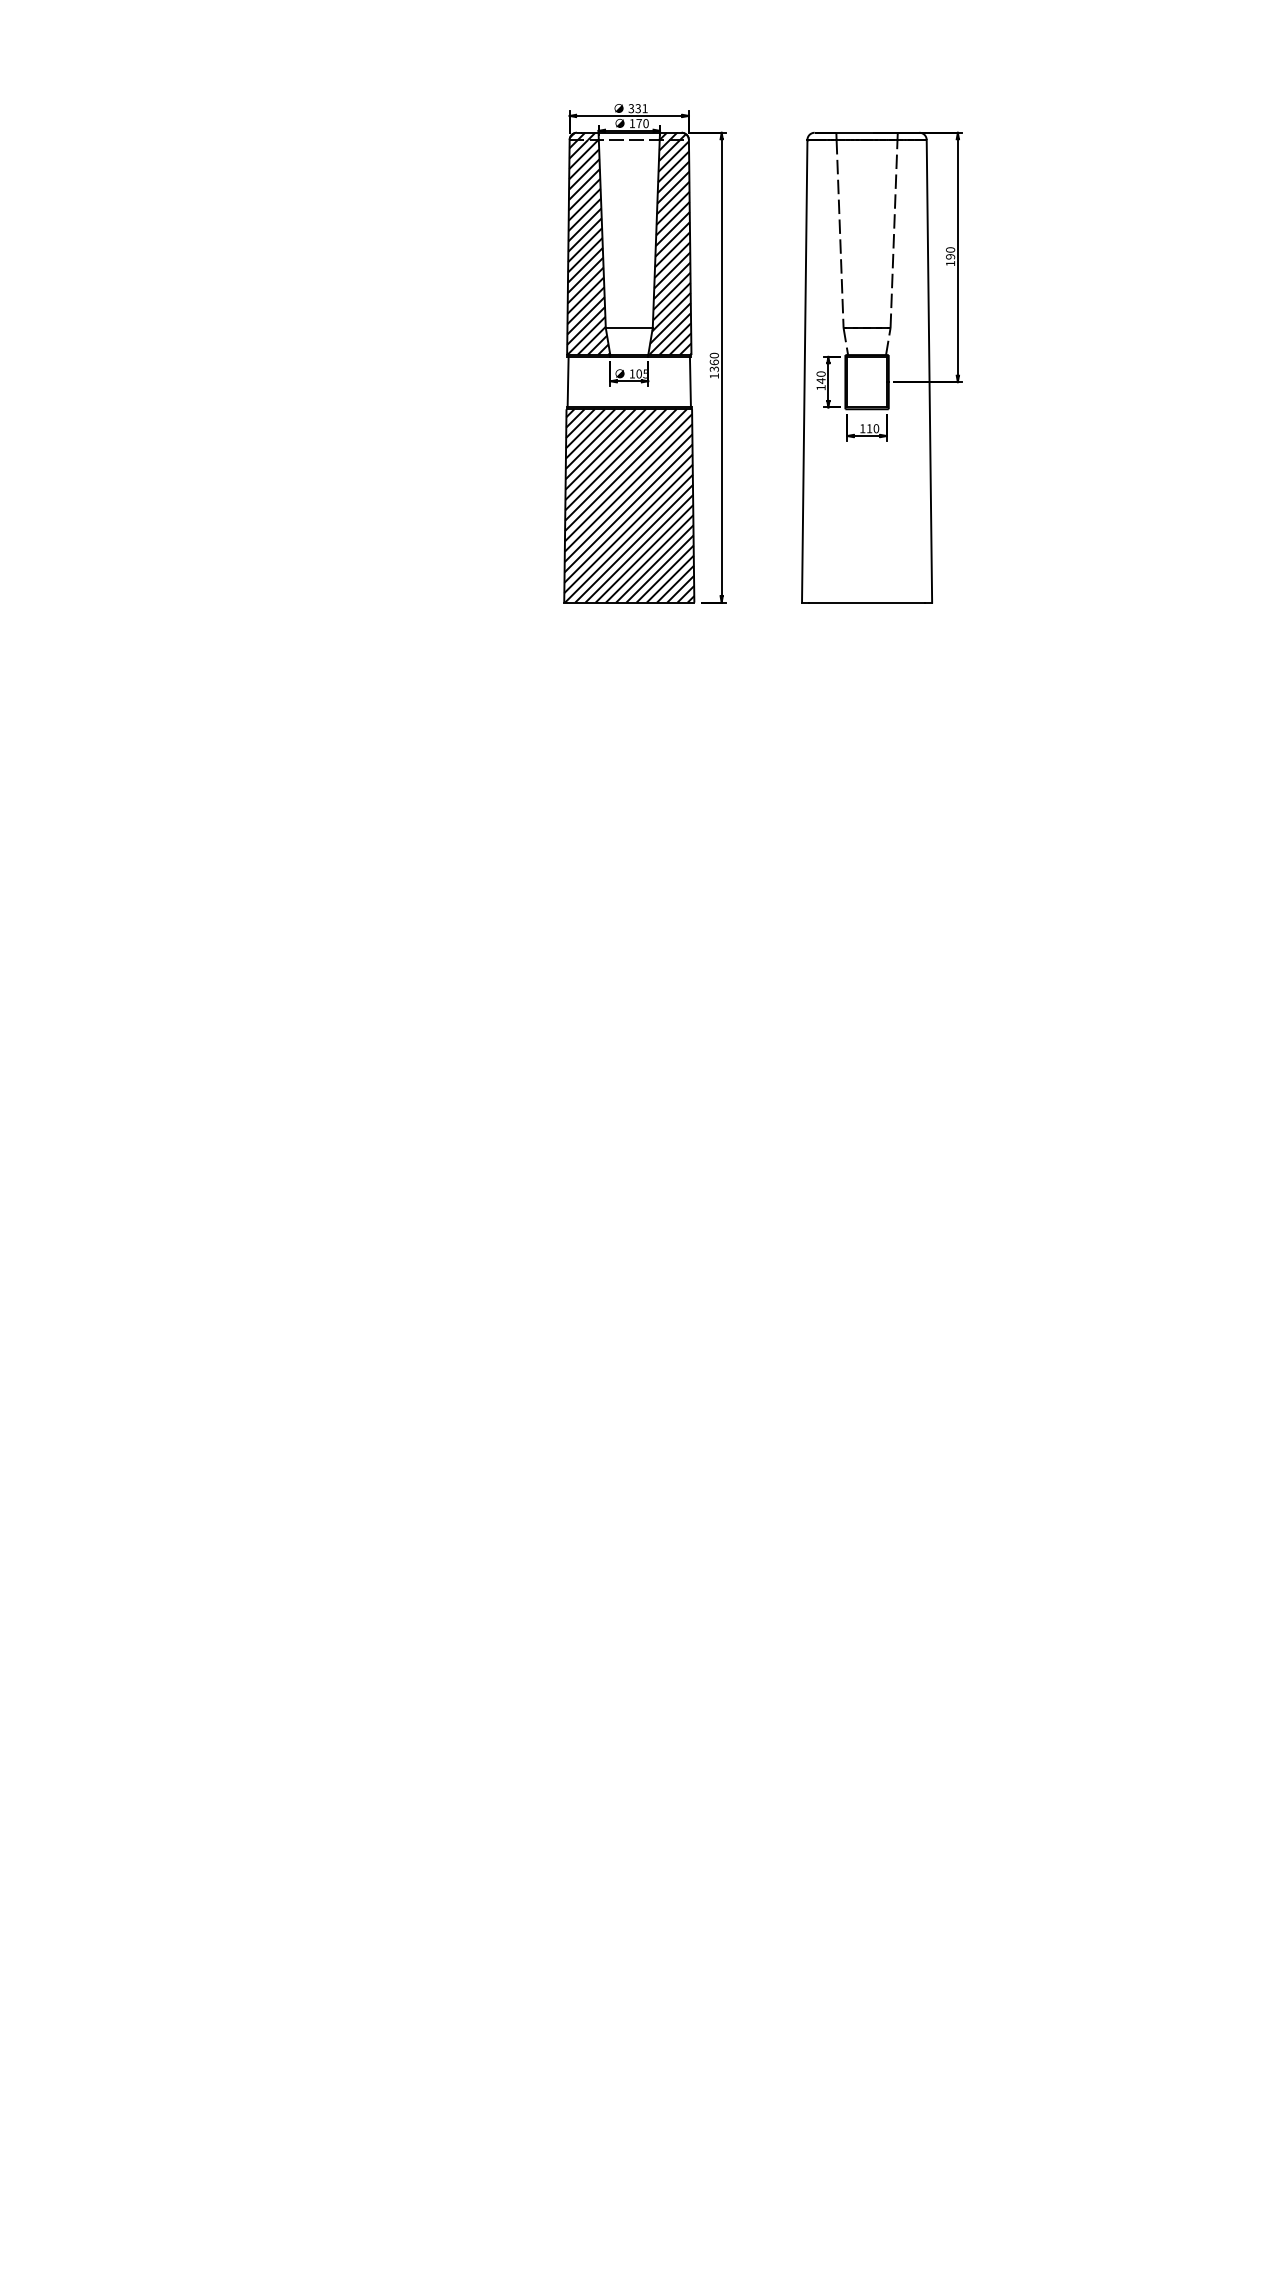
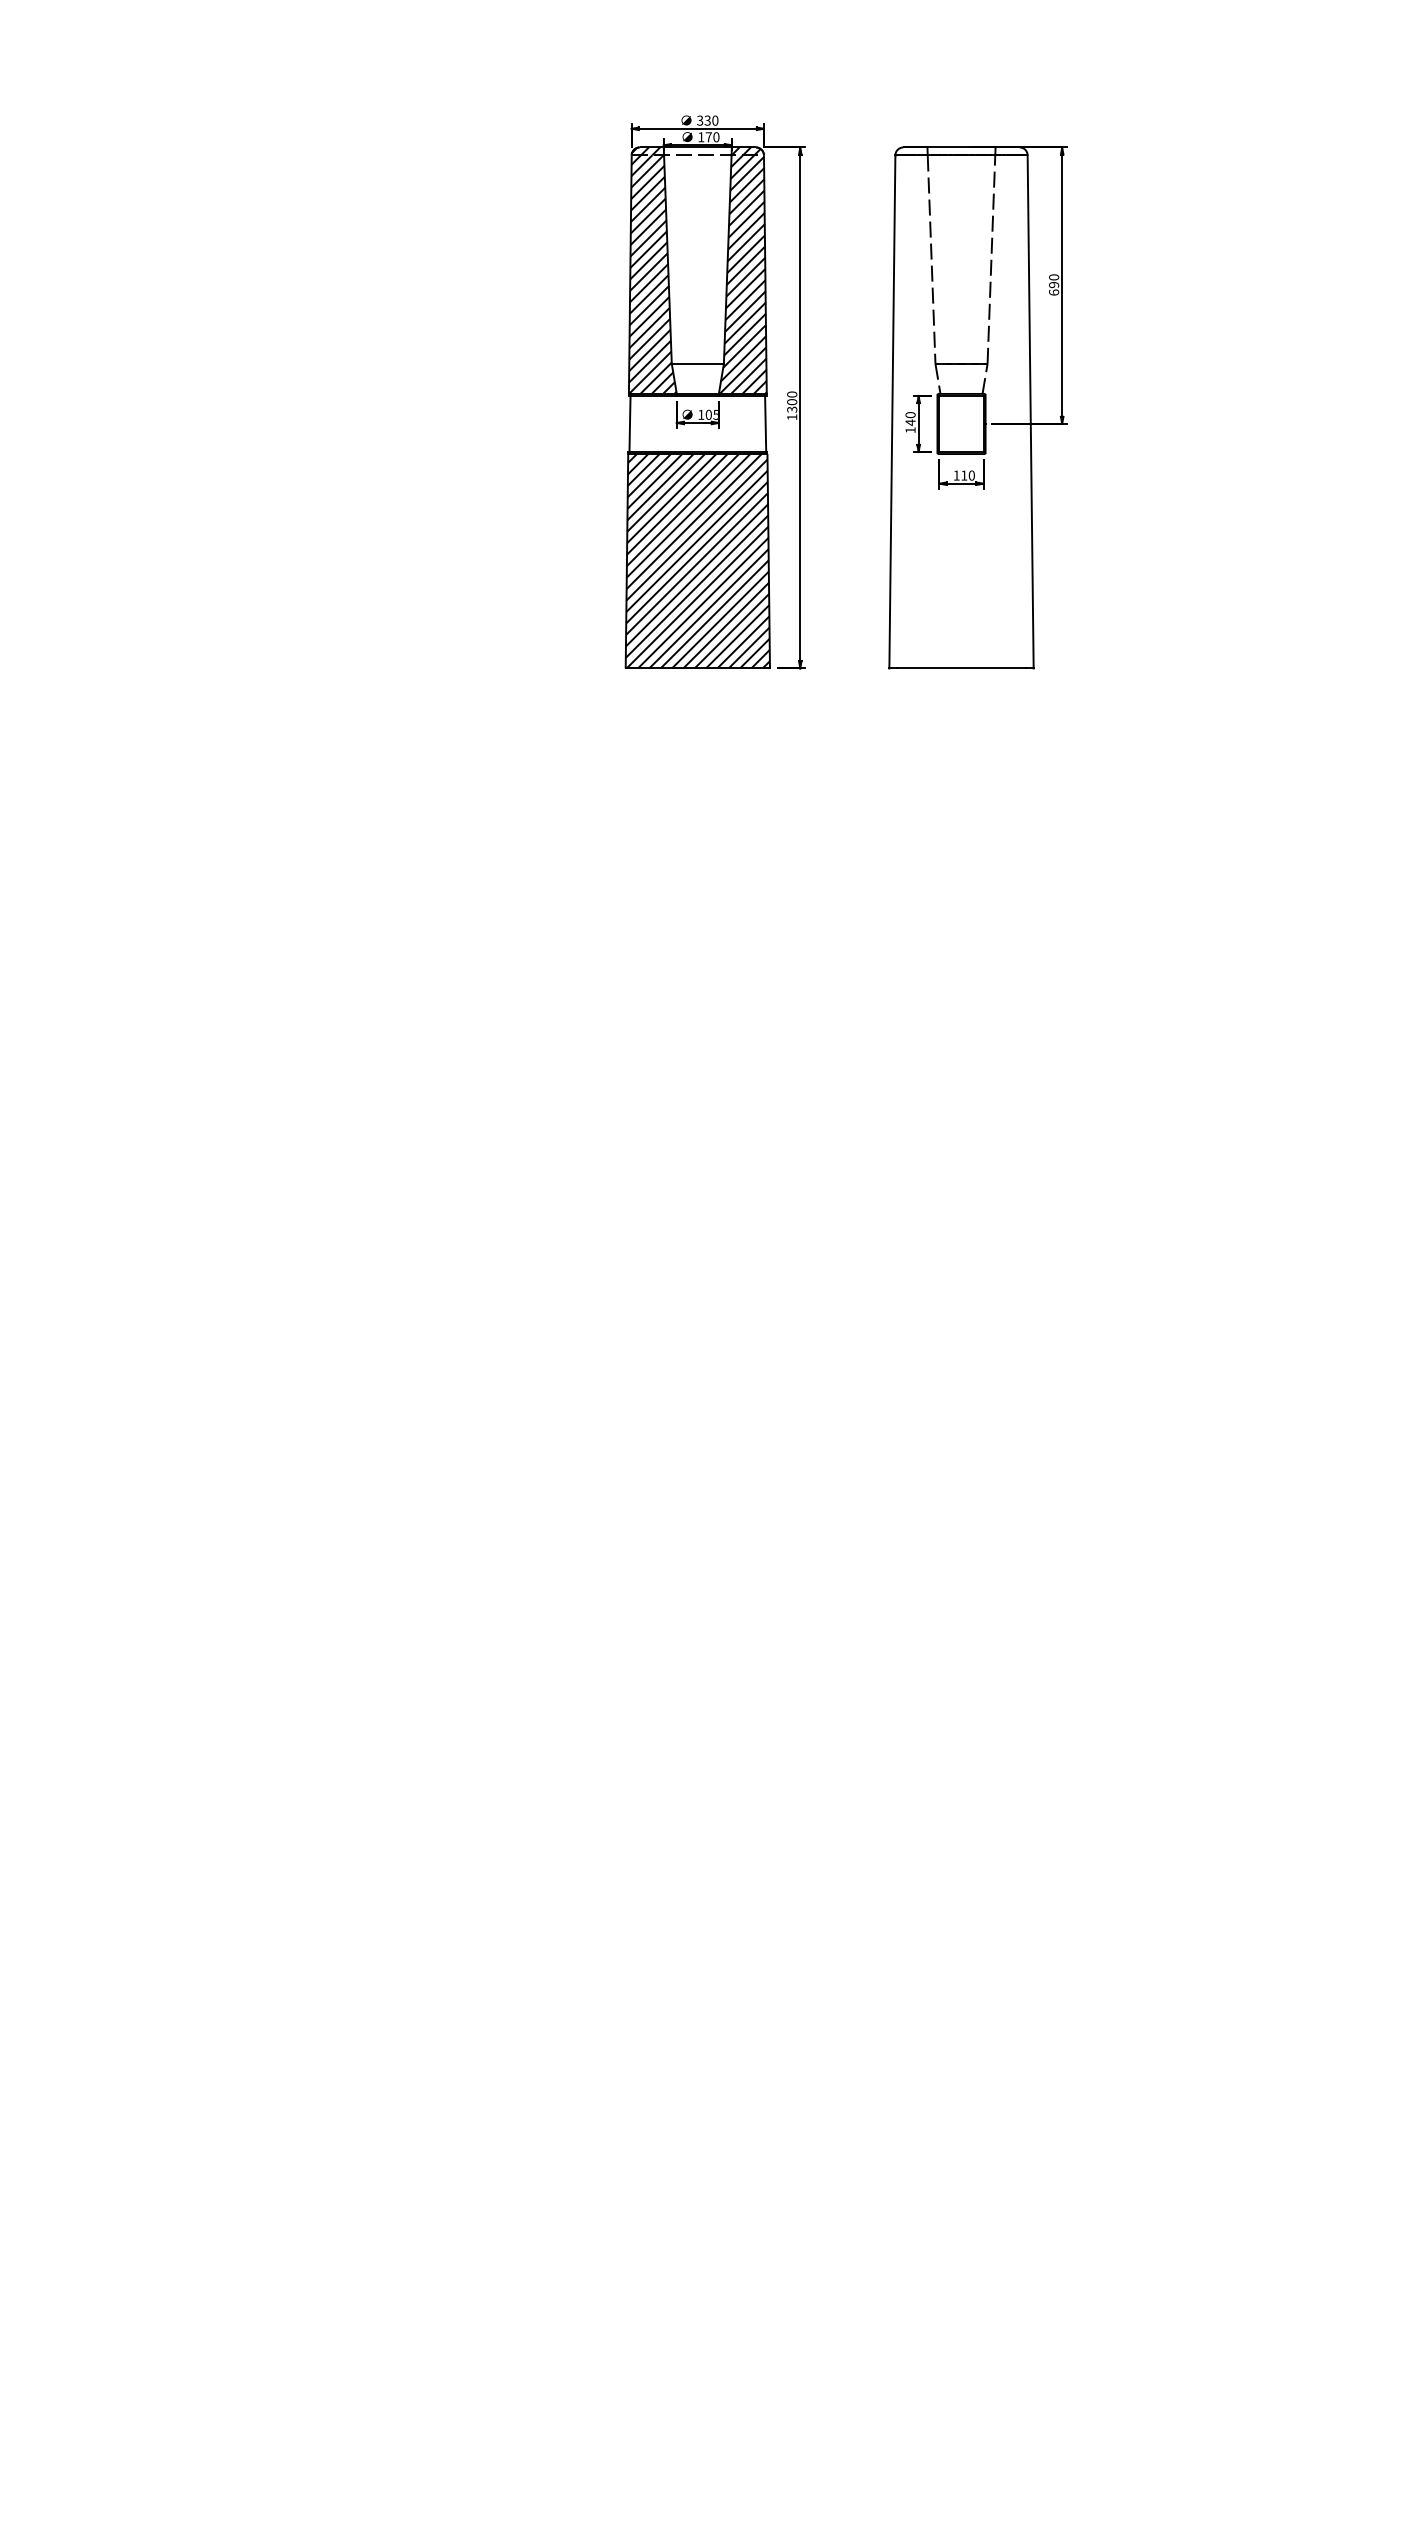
text: (645, 108) -> (715, 120), 331 -> 330
text: (950, 263) -> (1054, 292), 190 -> 690
text: (713, 362) -> (791, 402), 1360 -> 1300

